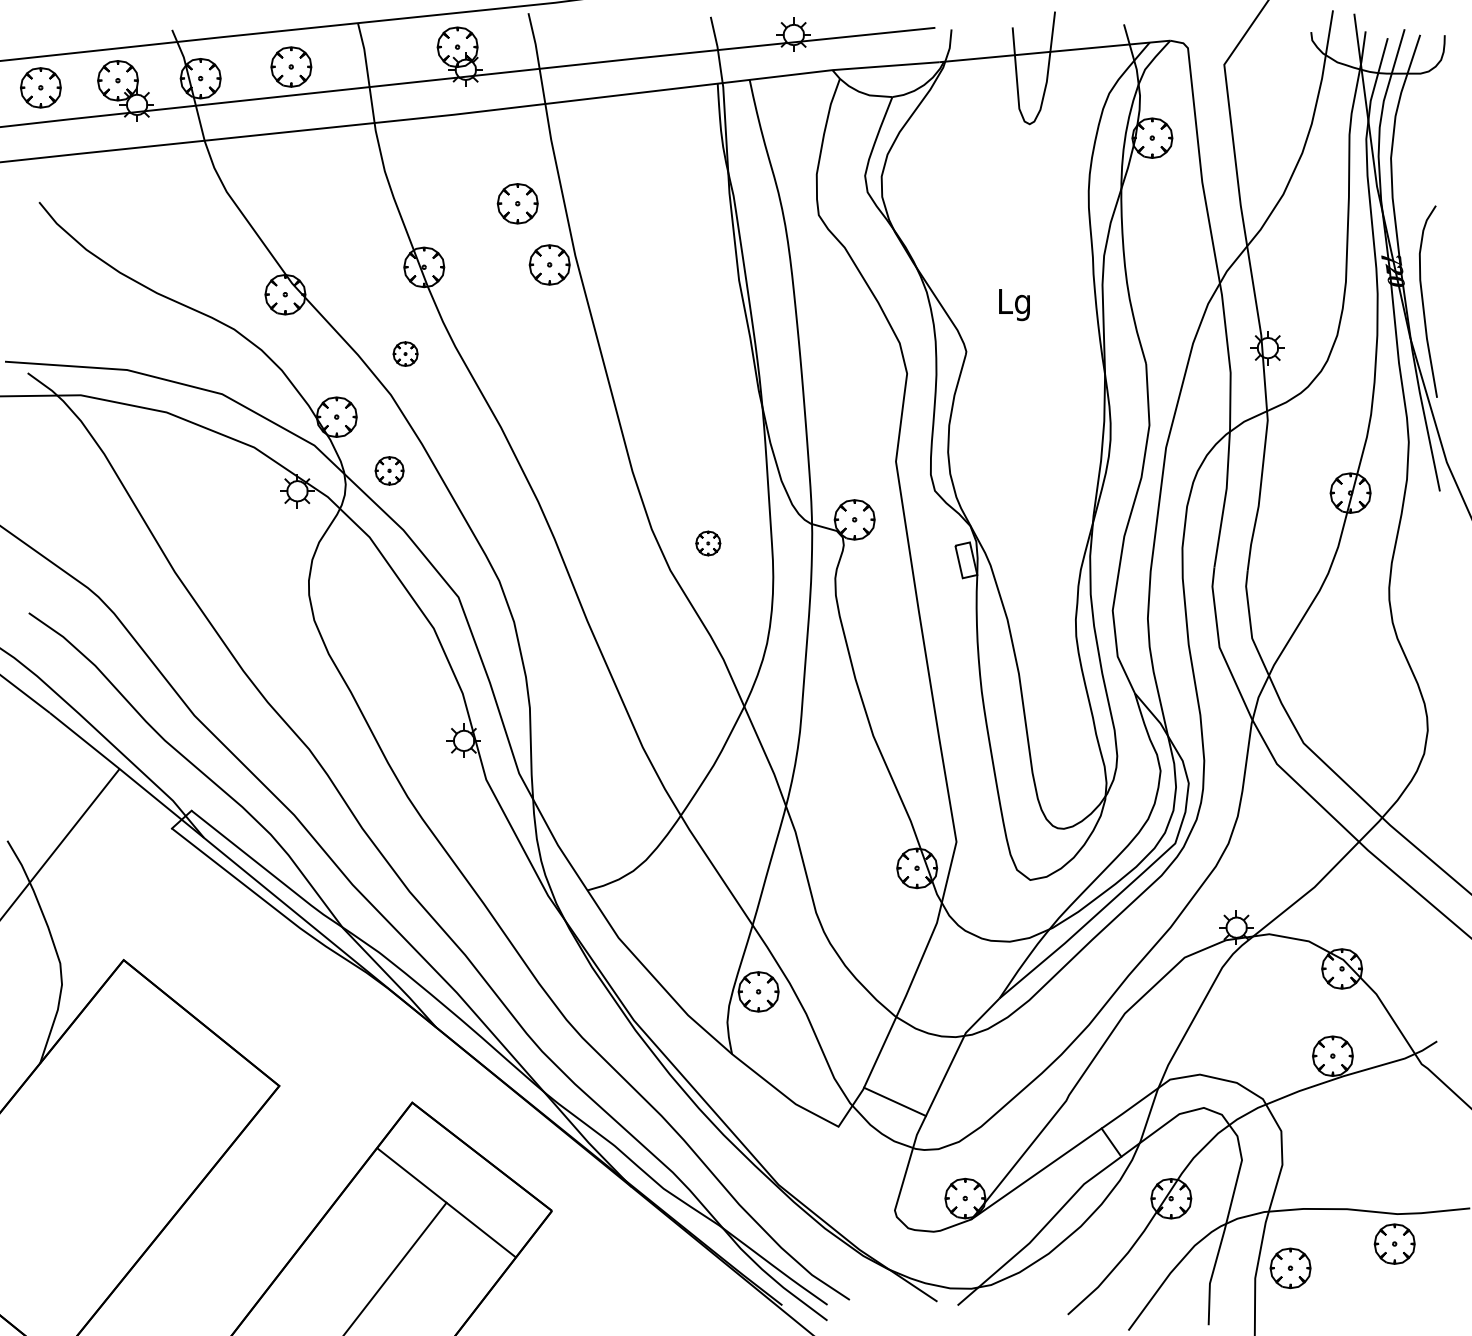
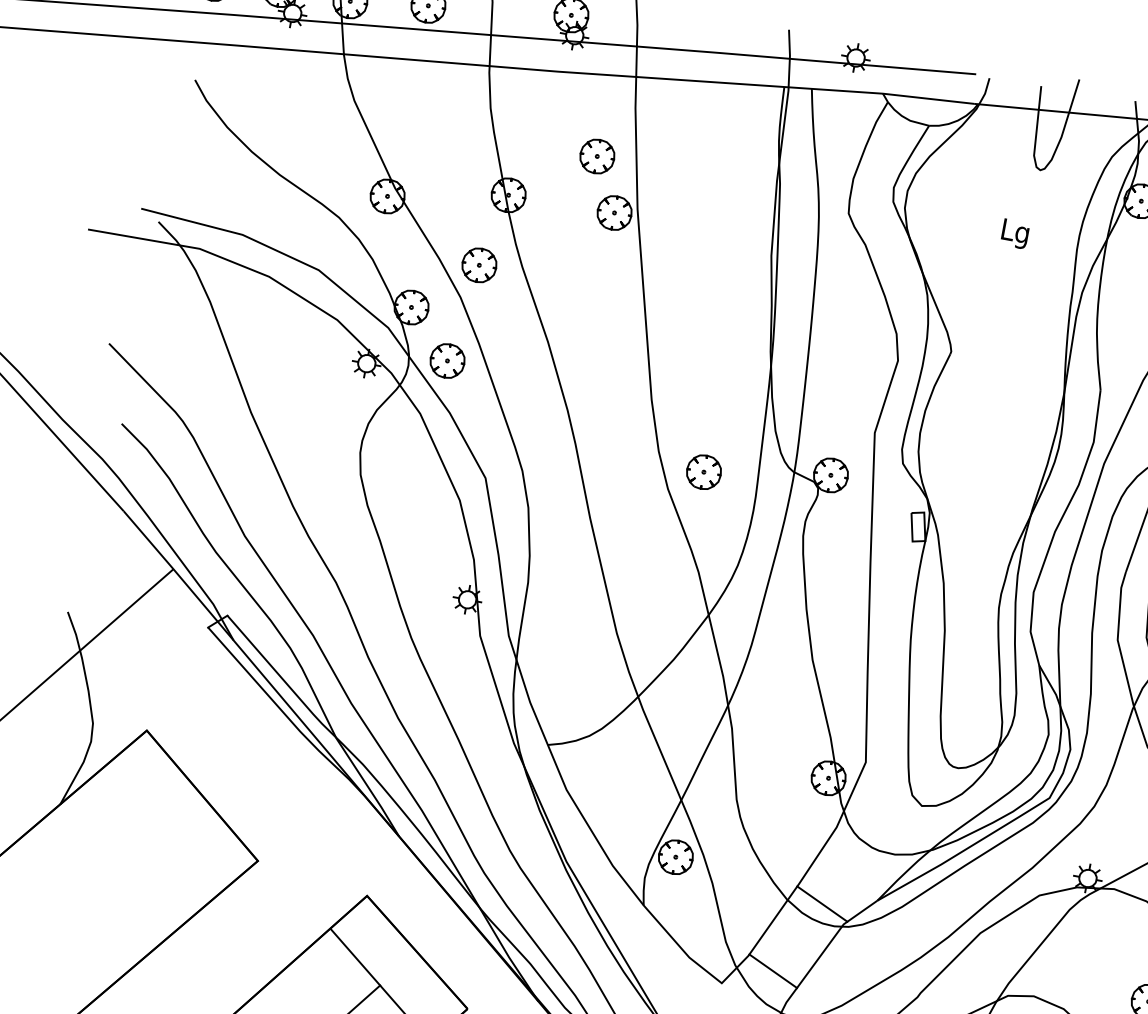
text: (1014, 305) -> (1015, 234), moved
part: (405, 353) -> (479, 264), size x1.67
part: (389, 470) -> (447, 360), size x1.43
part: (708, 543) -> (704, 472), size x1.67
line: (936, 1014) -> (821, 904), added

